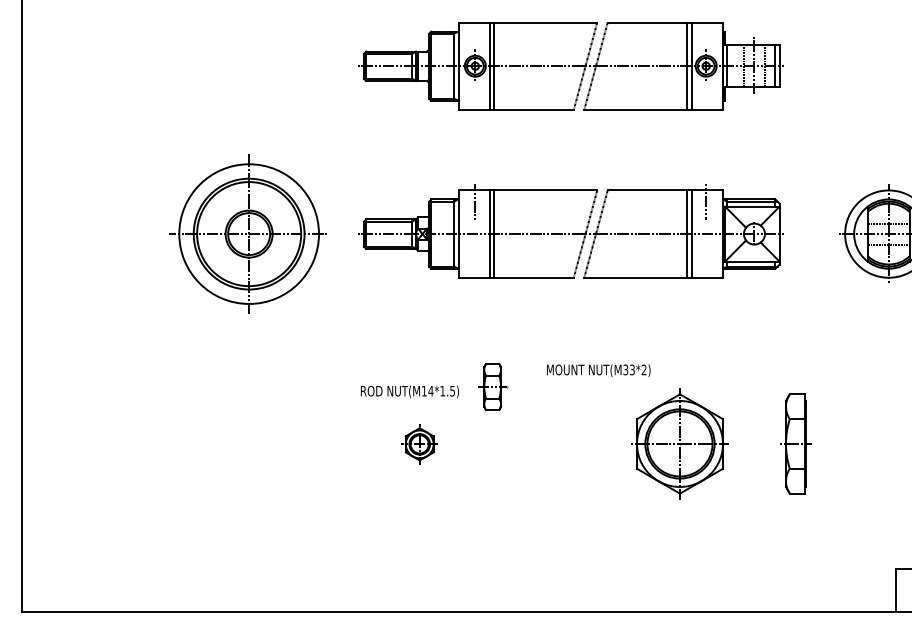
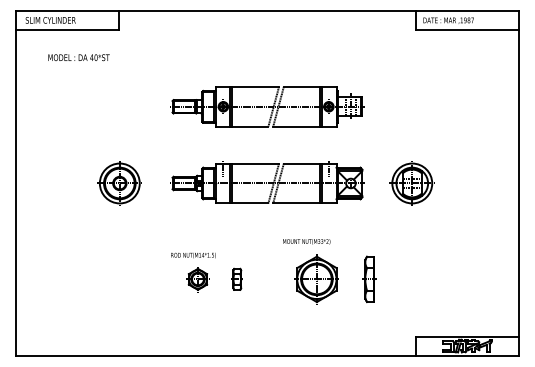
part: (247, 234) -> (119, 183), size x0.62
text: (598, 369) -> (306, 241), moved
part: (490, 385) -> (236, 278), moved
part: (418, 444) -> (197, 279), size x1.43

